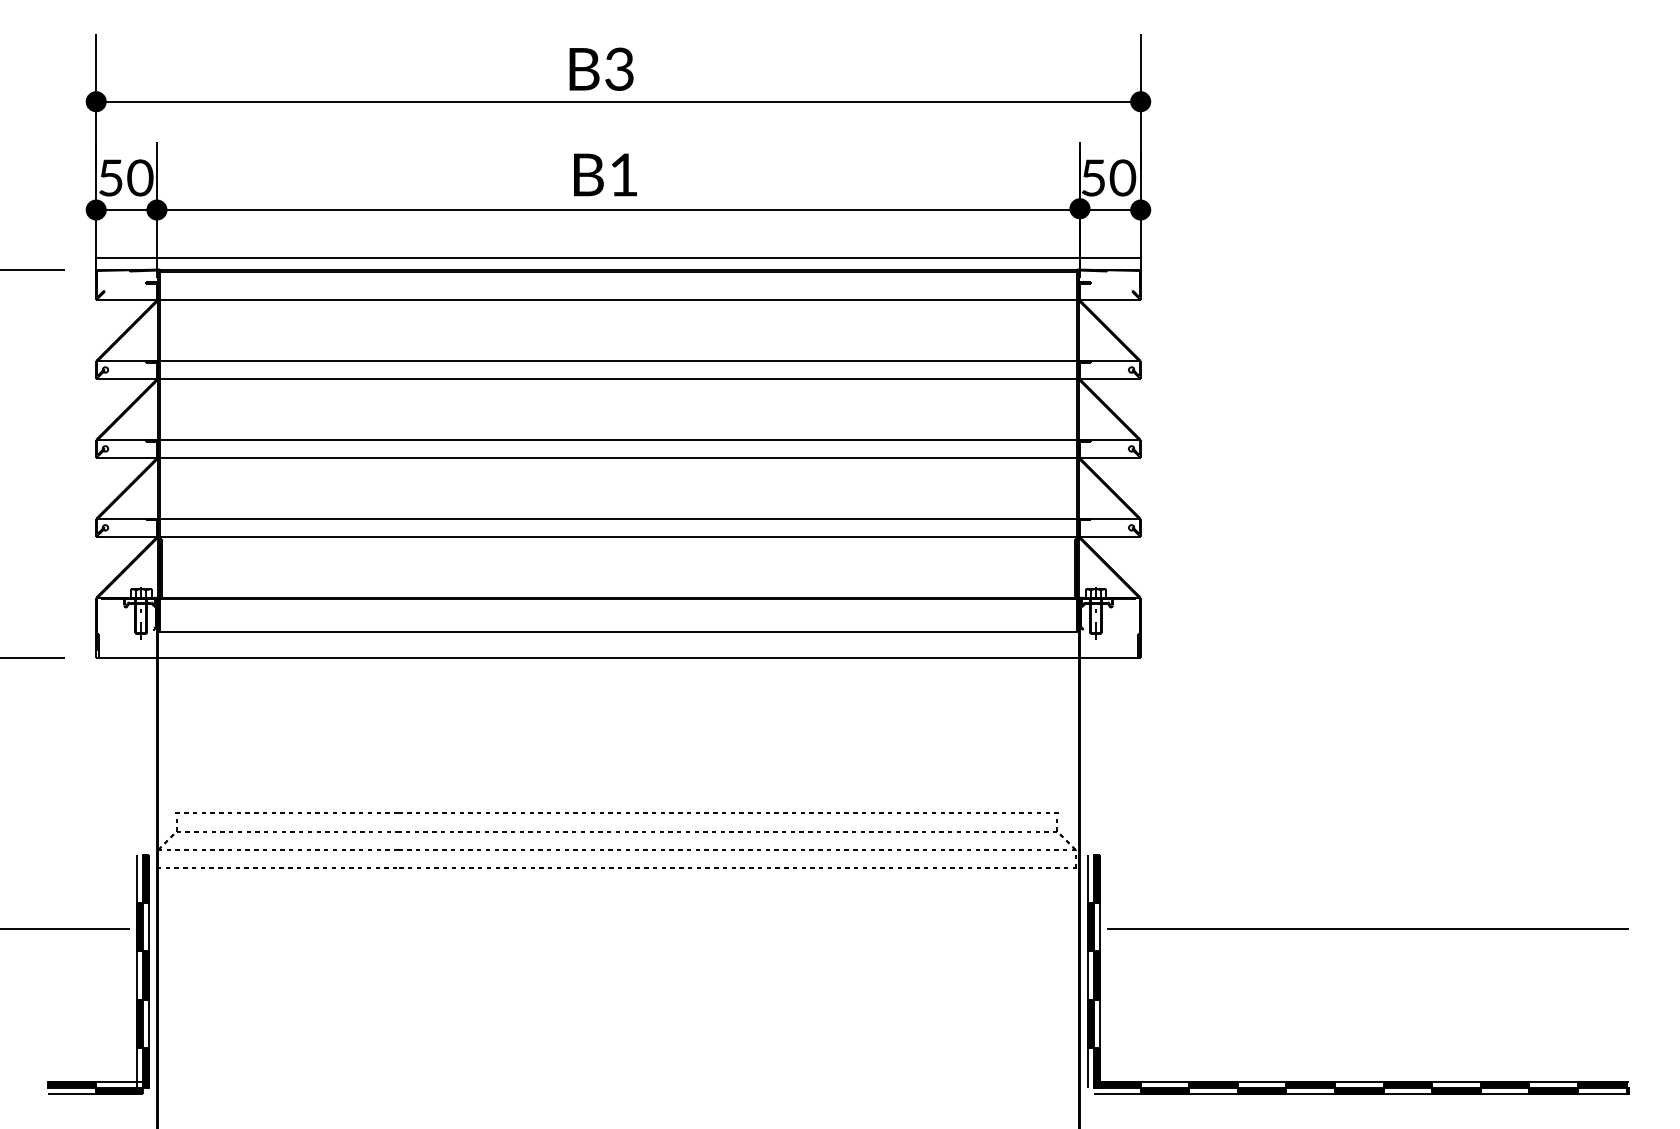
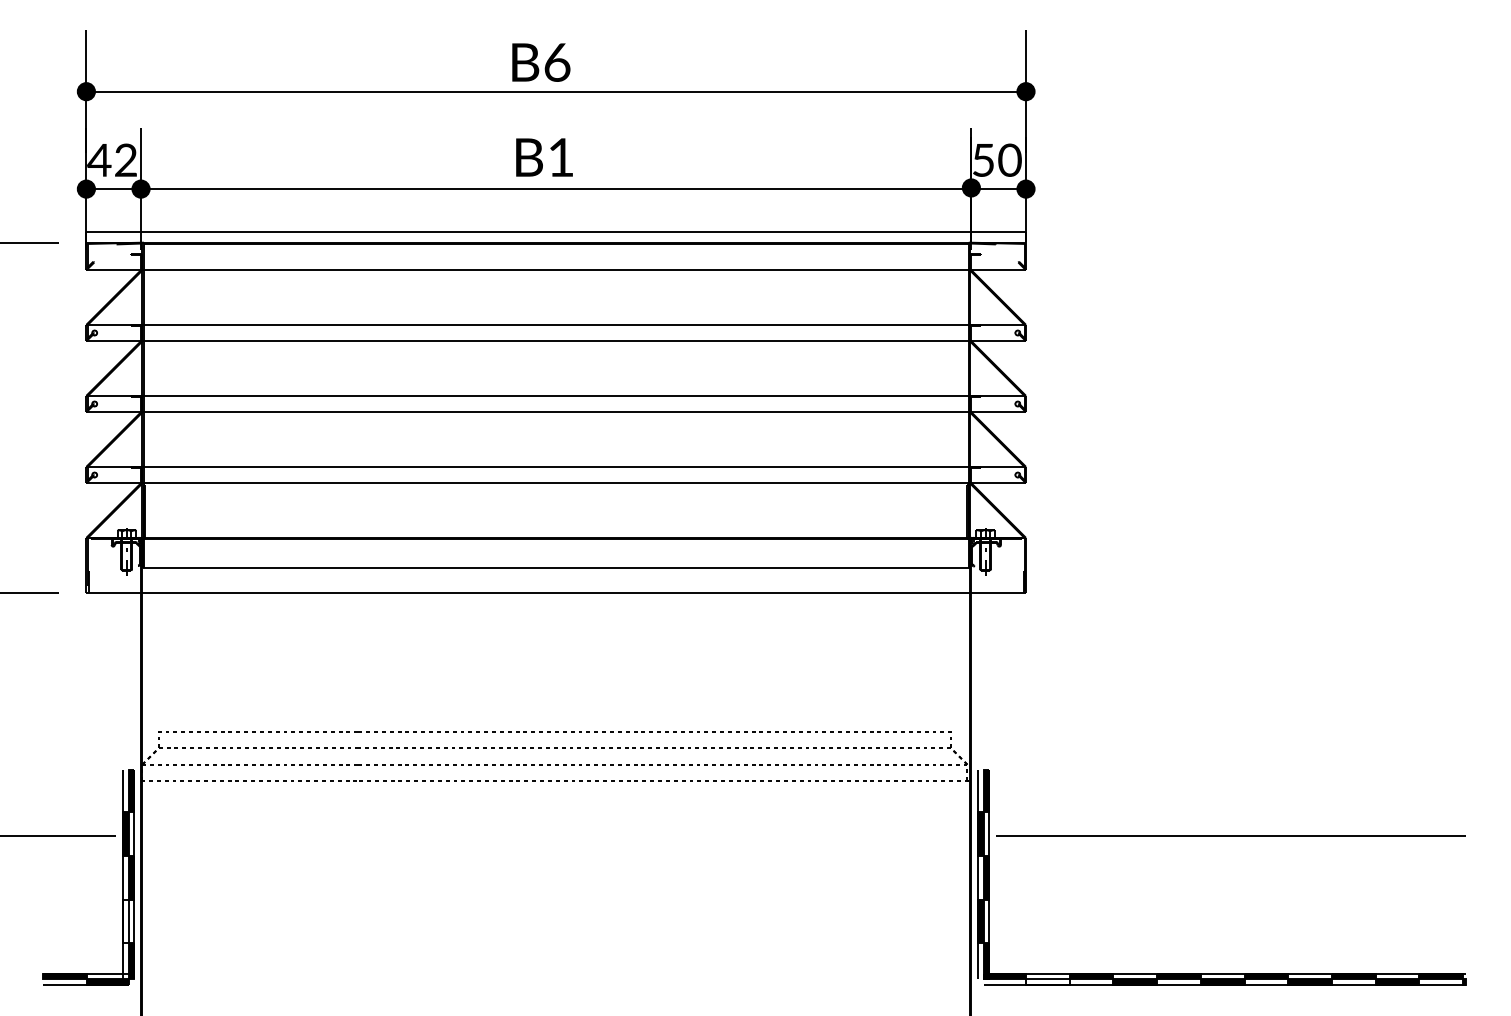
text: (619, 69) -> (557, 62), B3 -> B6
text: (125, 177) -> (112, 159), 50 -> 42
fill: (139, 1024) -> (125, 921), removed
fill: (1164, 1090) -> (1047, 981), removed

